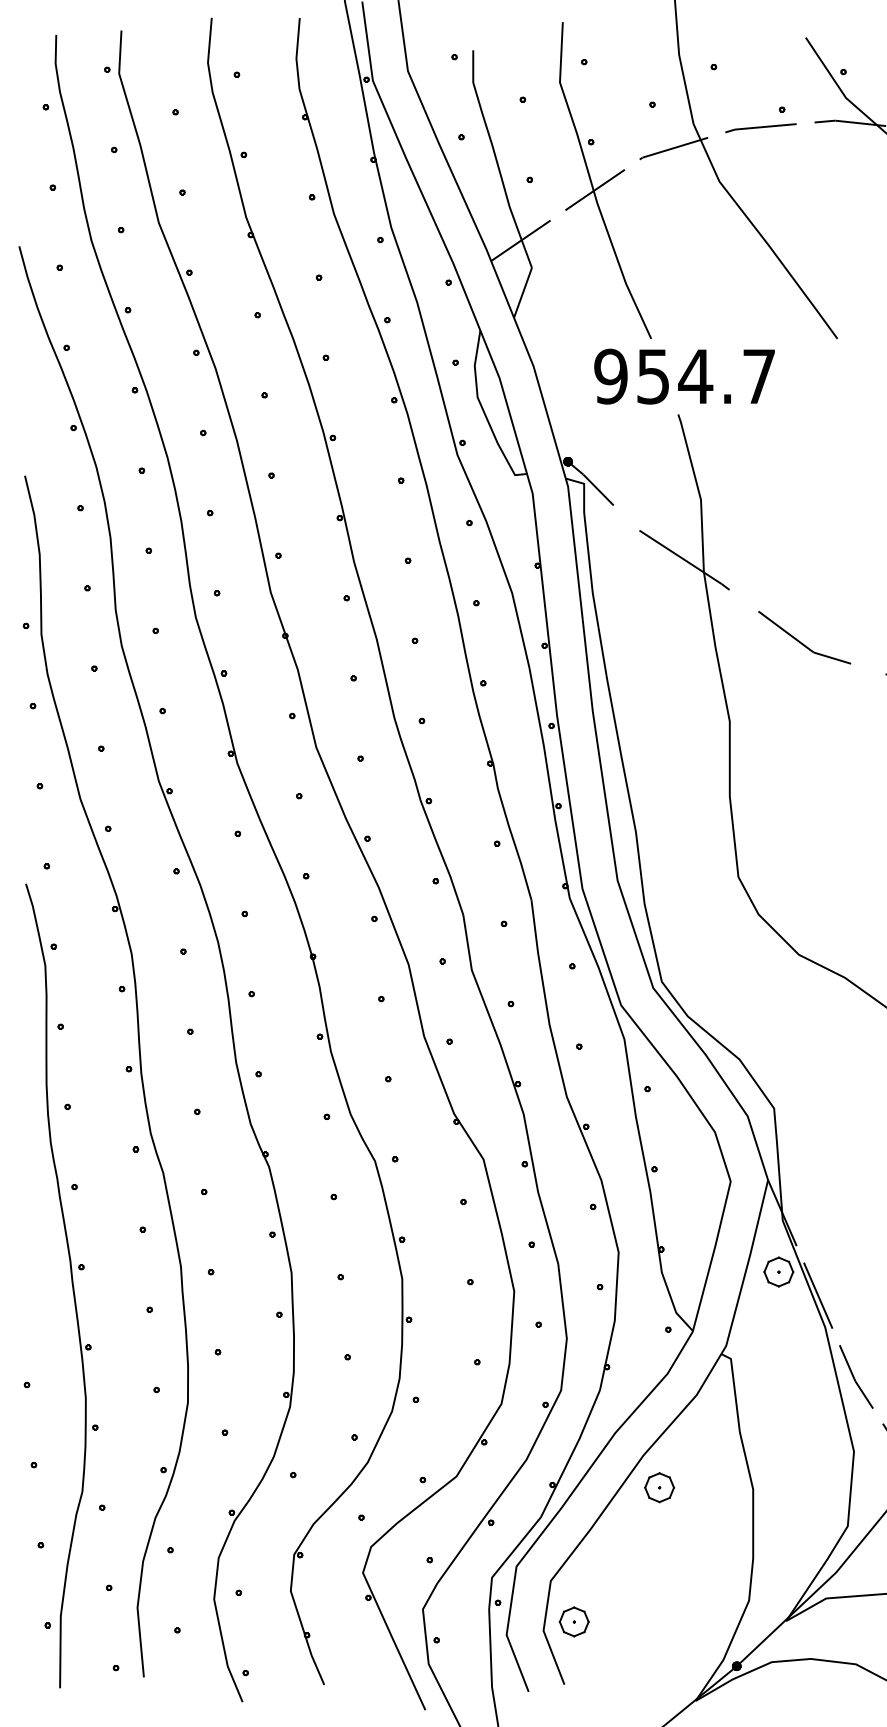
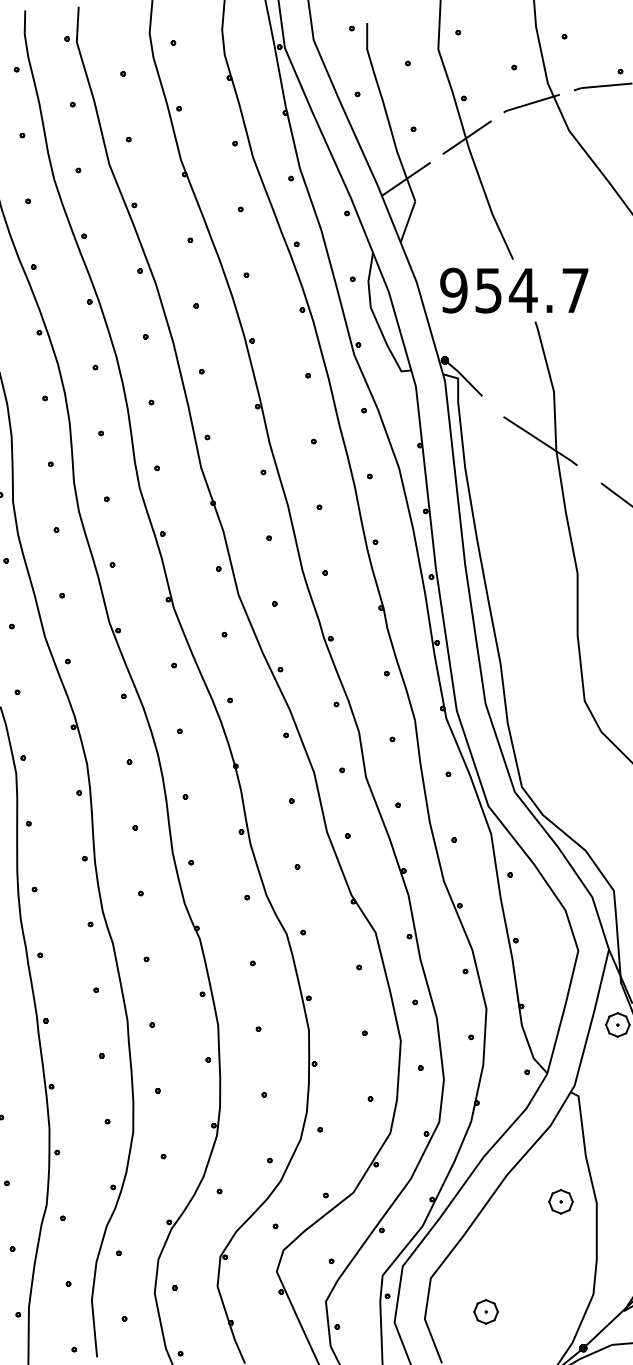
text: (684, 376) -> (514, 290), moved
part: (659, 1487) -> (560, 1201), moved
part: (573, 1621) -> (485, 1311), moved

